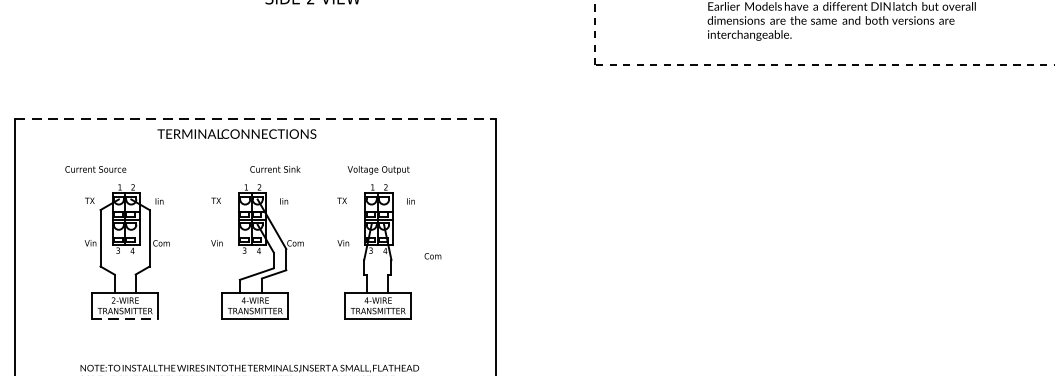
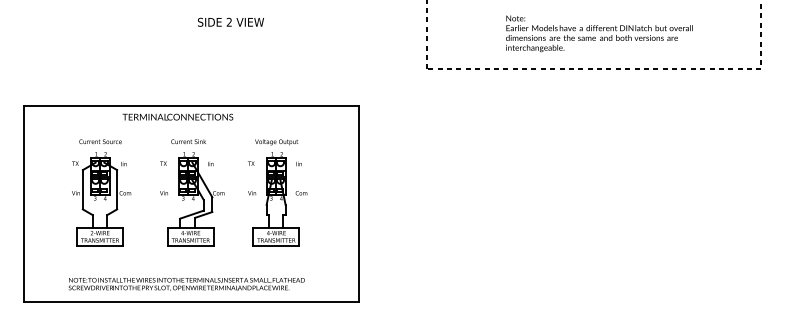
line: (256, 118) -> (191, 106), dashed -> solid
text: (95, 169) -> (100, 141), moved
text: (275, 169) -> (188, 141), moved
text: (432, 256) -> (301, 193), moved
line: (125, 319) -> (100, 246), dashed -> solid

